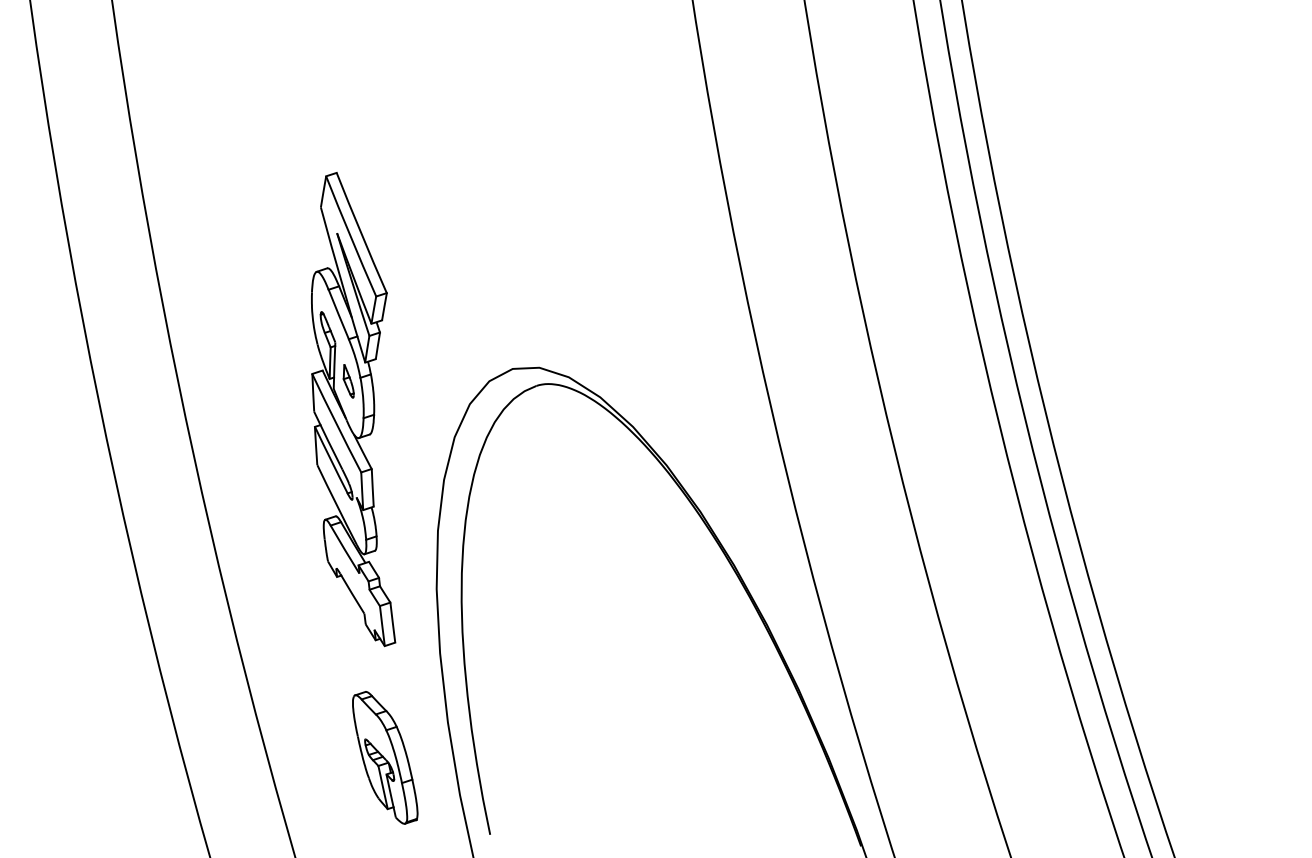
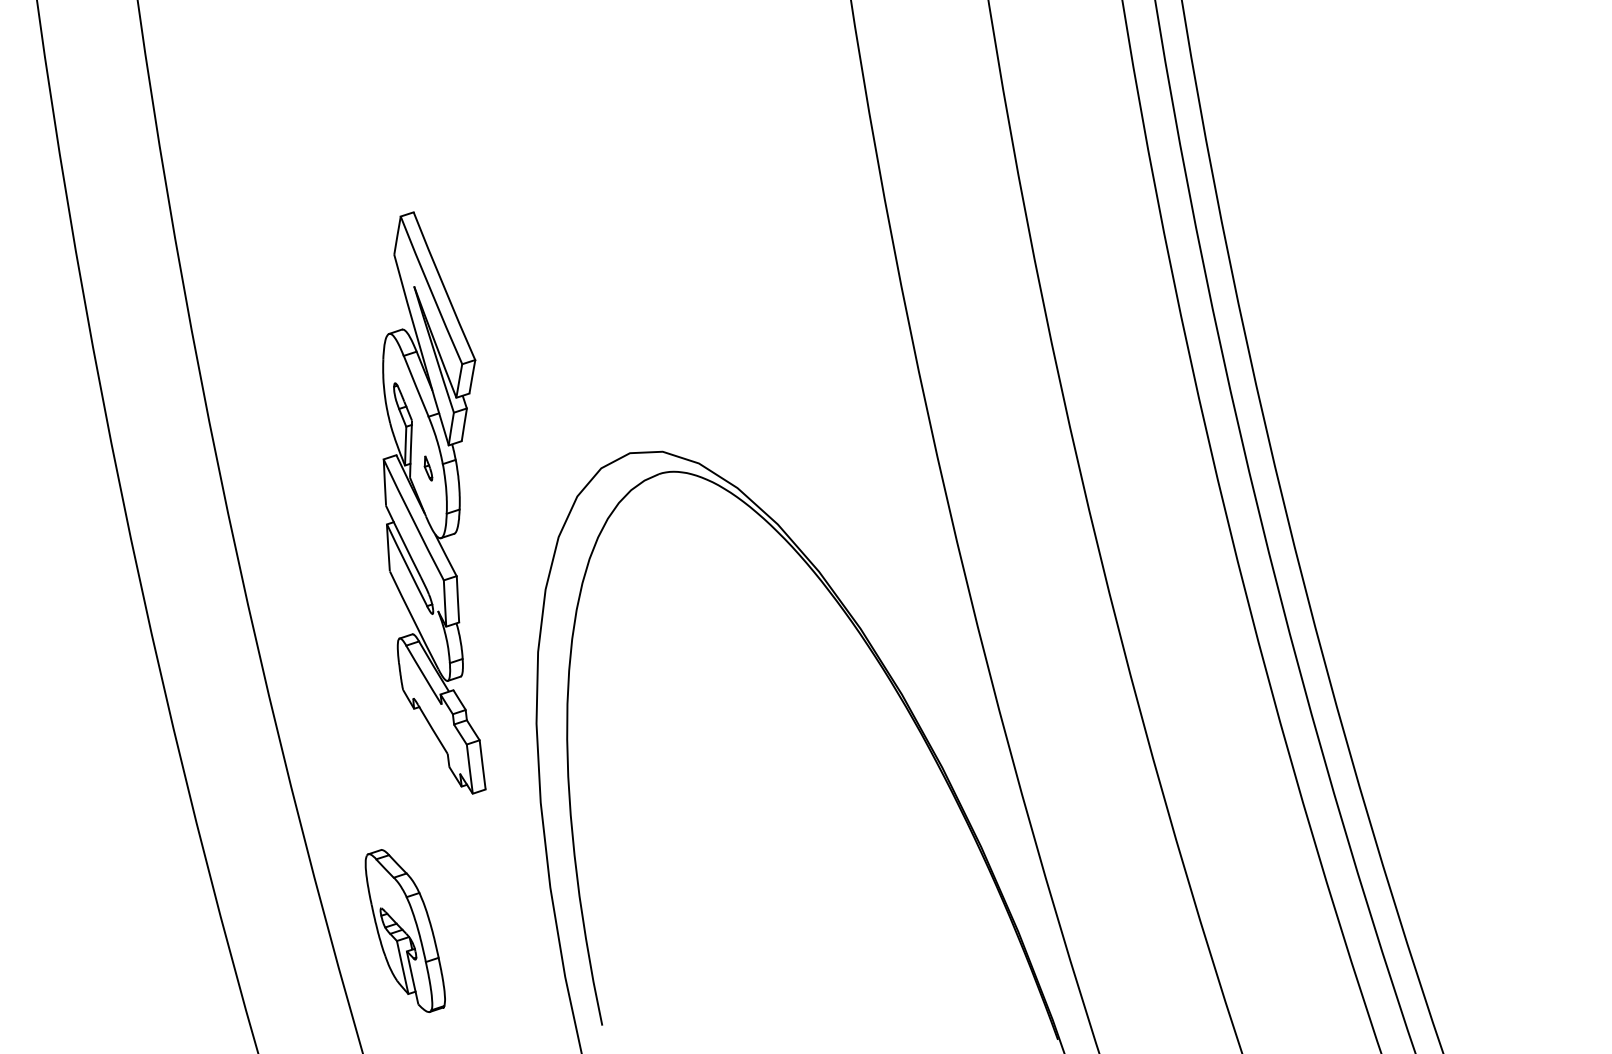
part: (348, 381) -> (428, 468), size x0.6
part: (384, 757) -> (404, 930), moved

